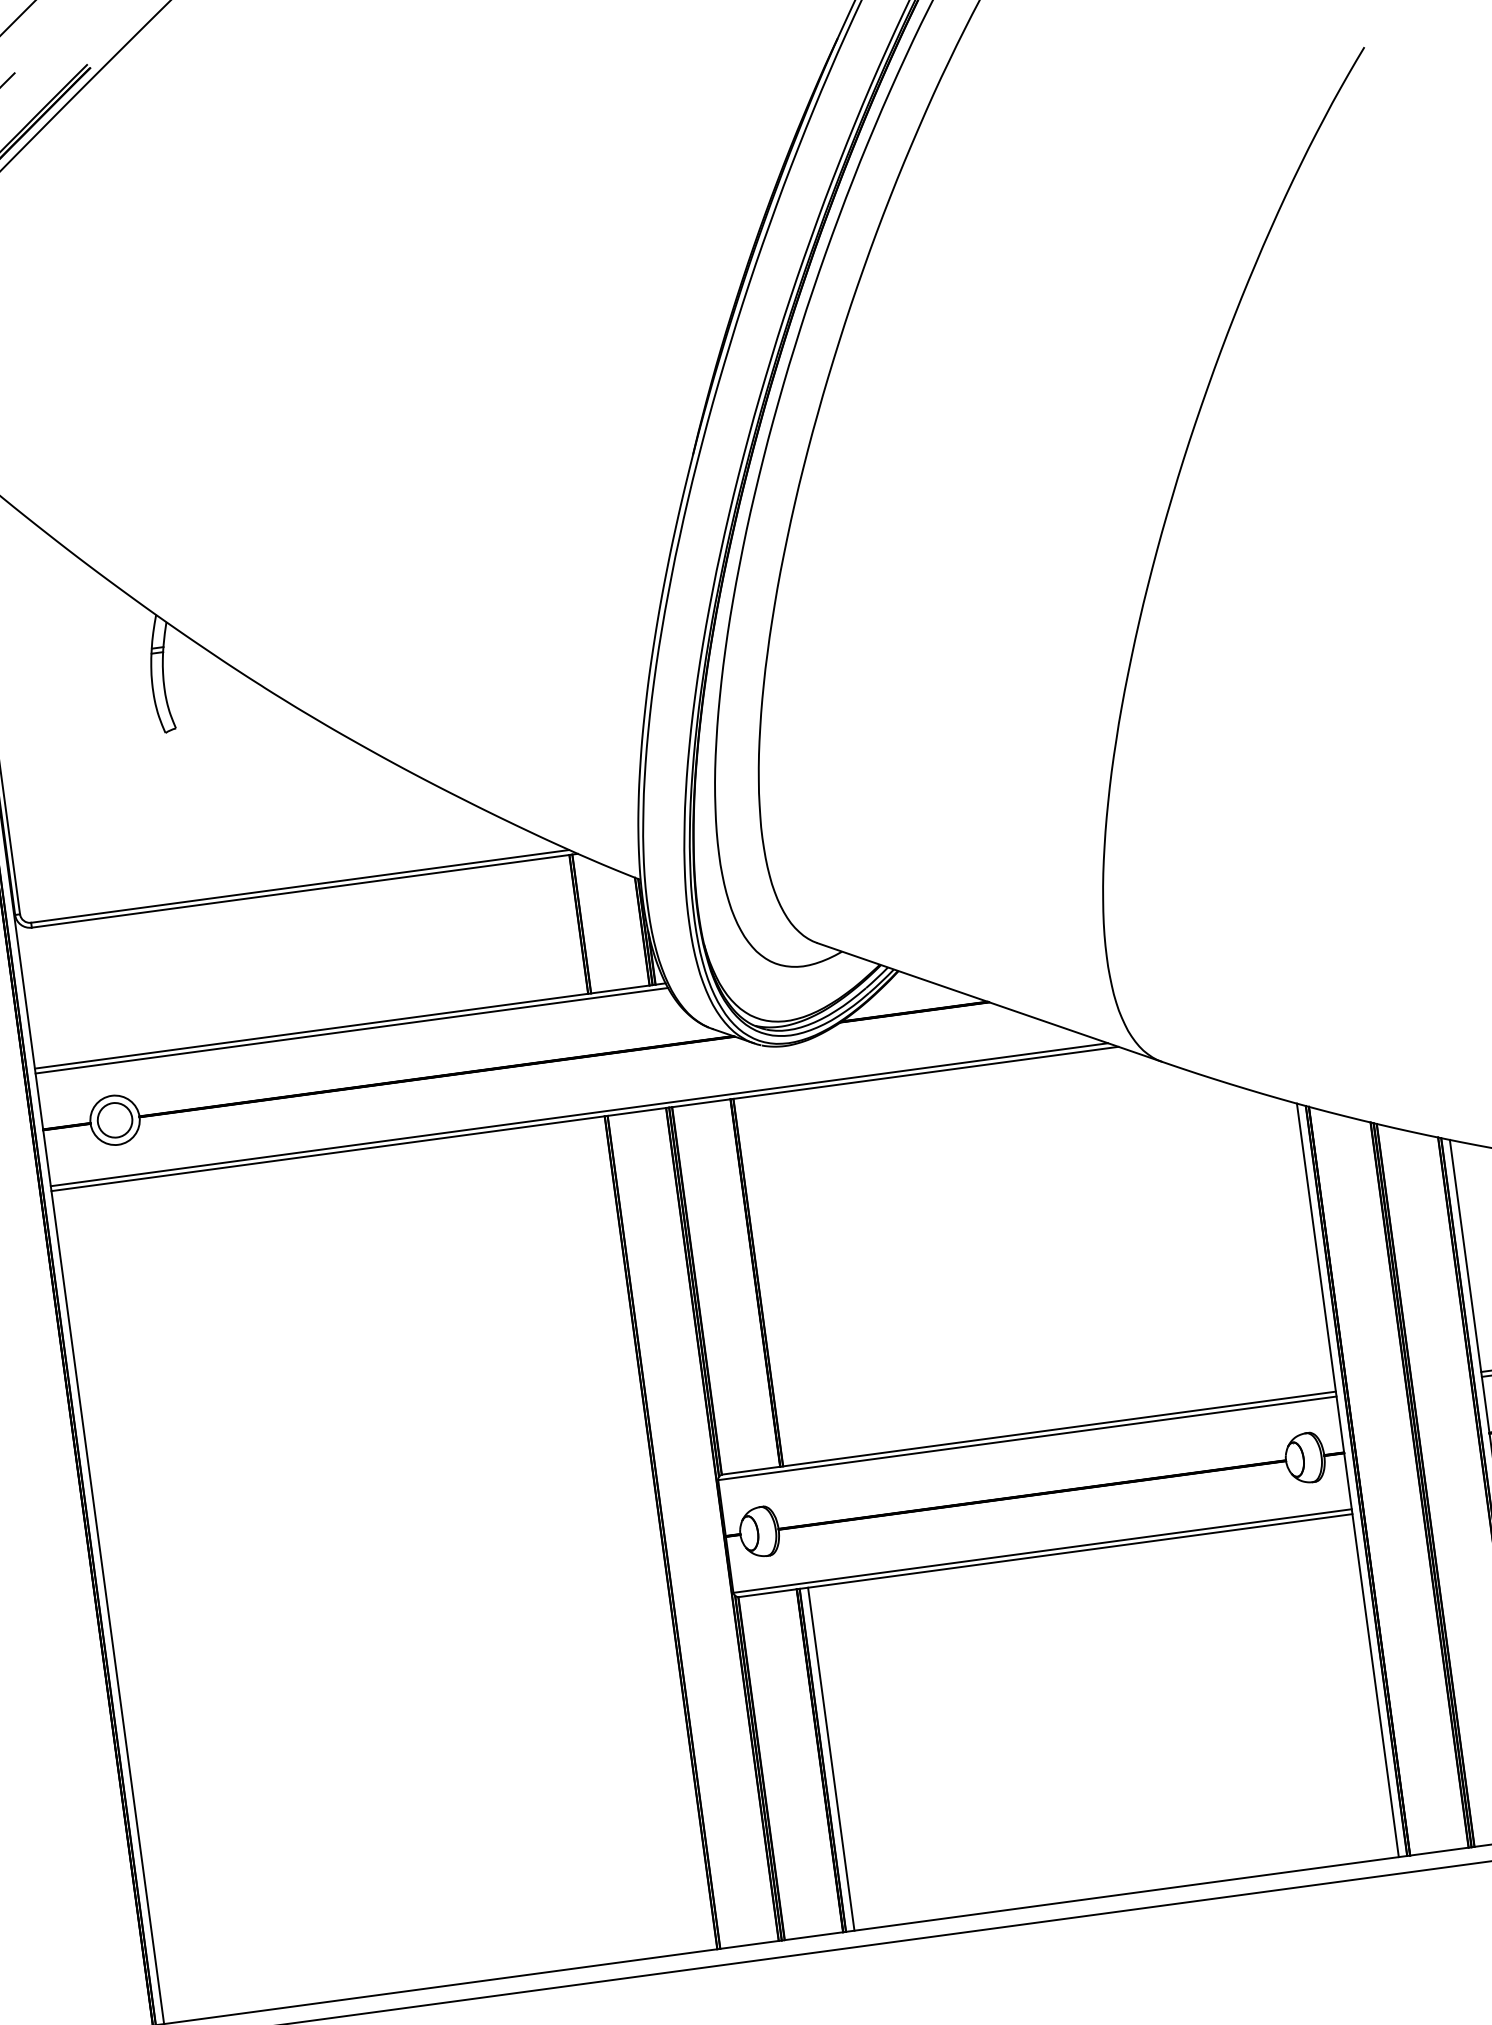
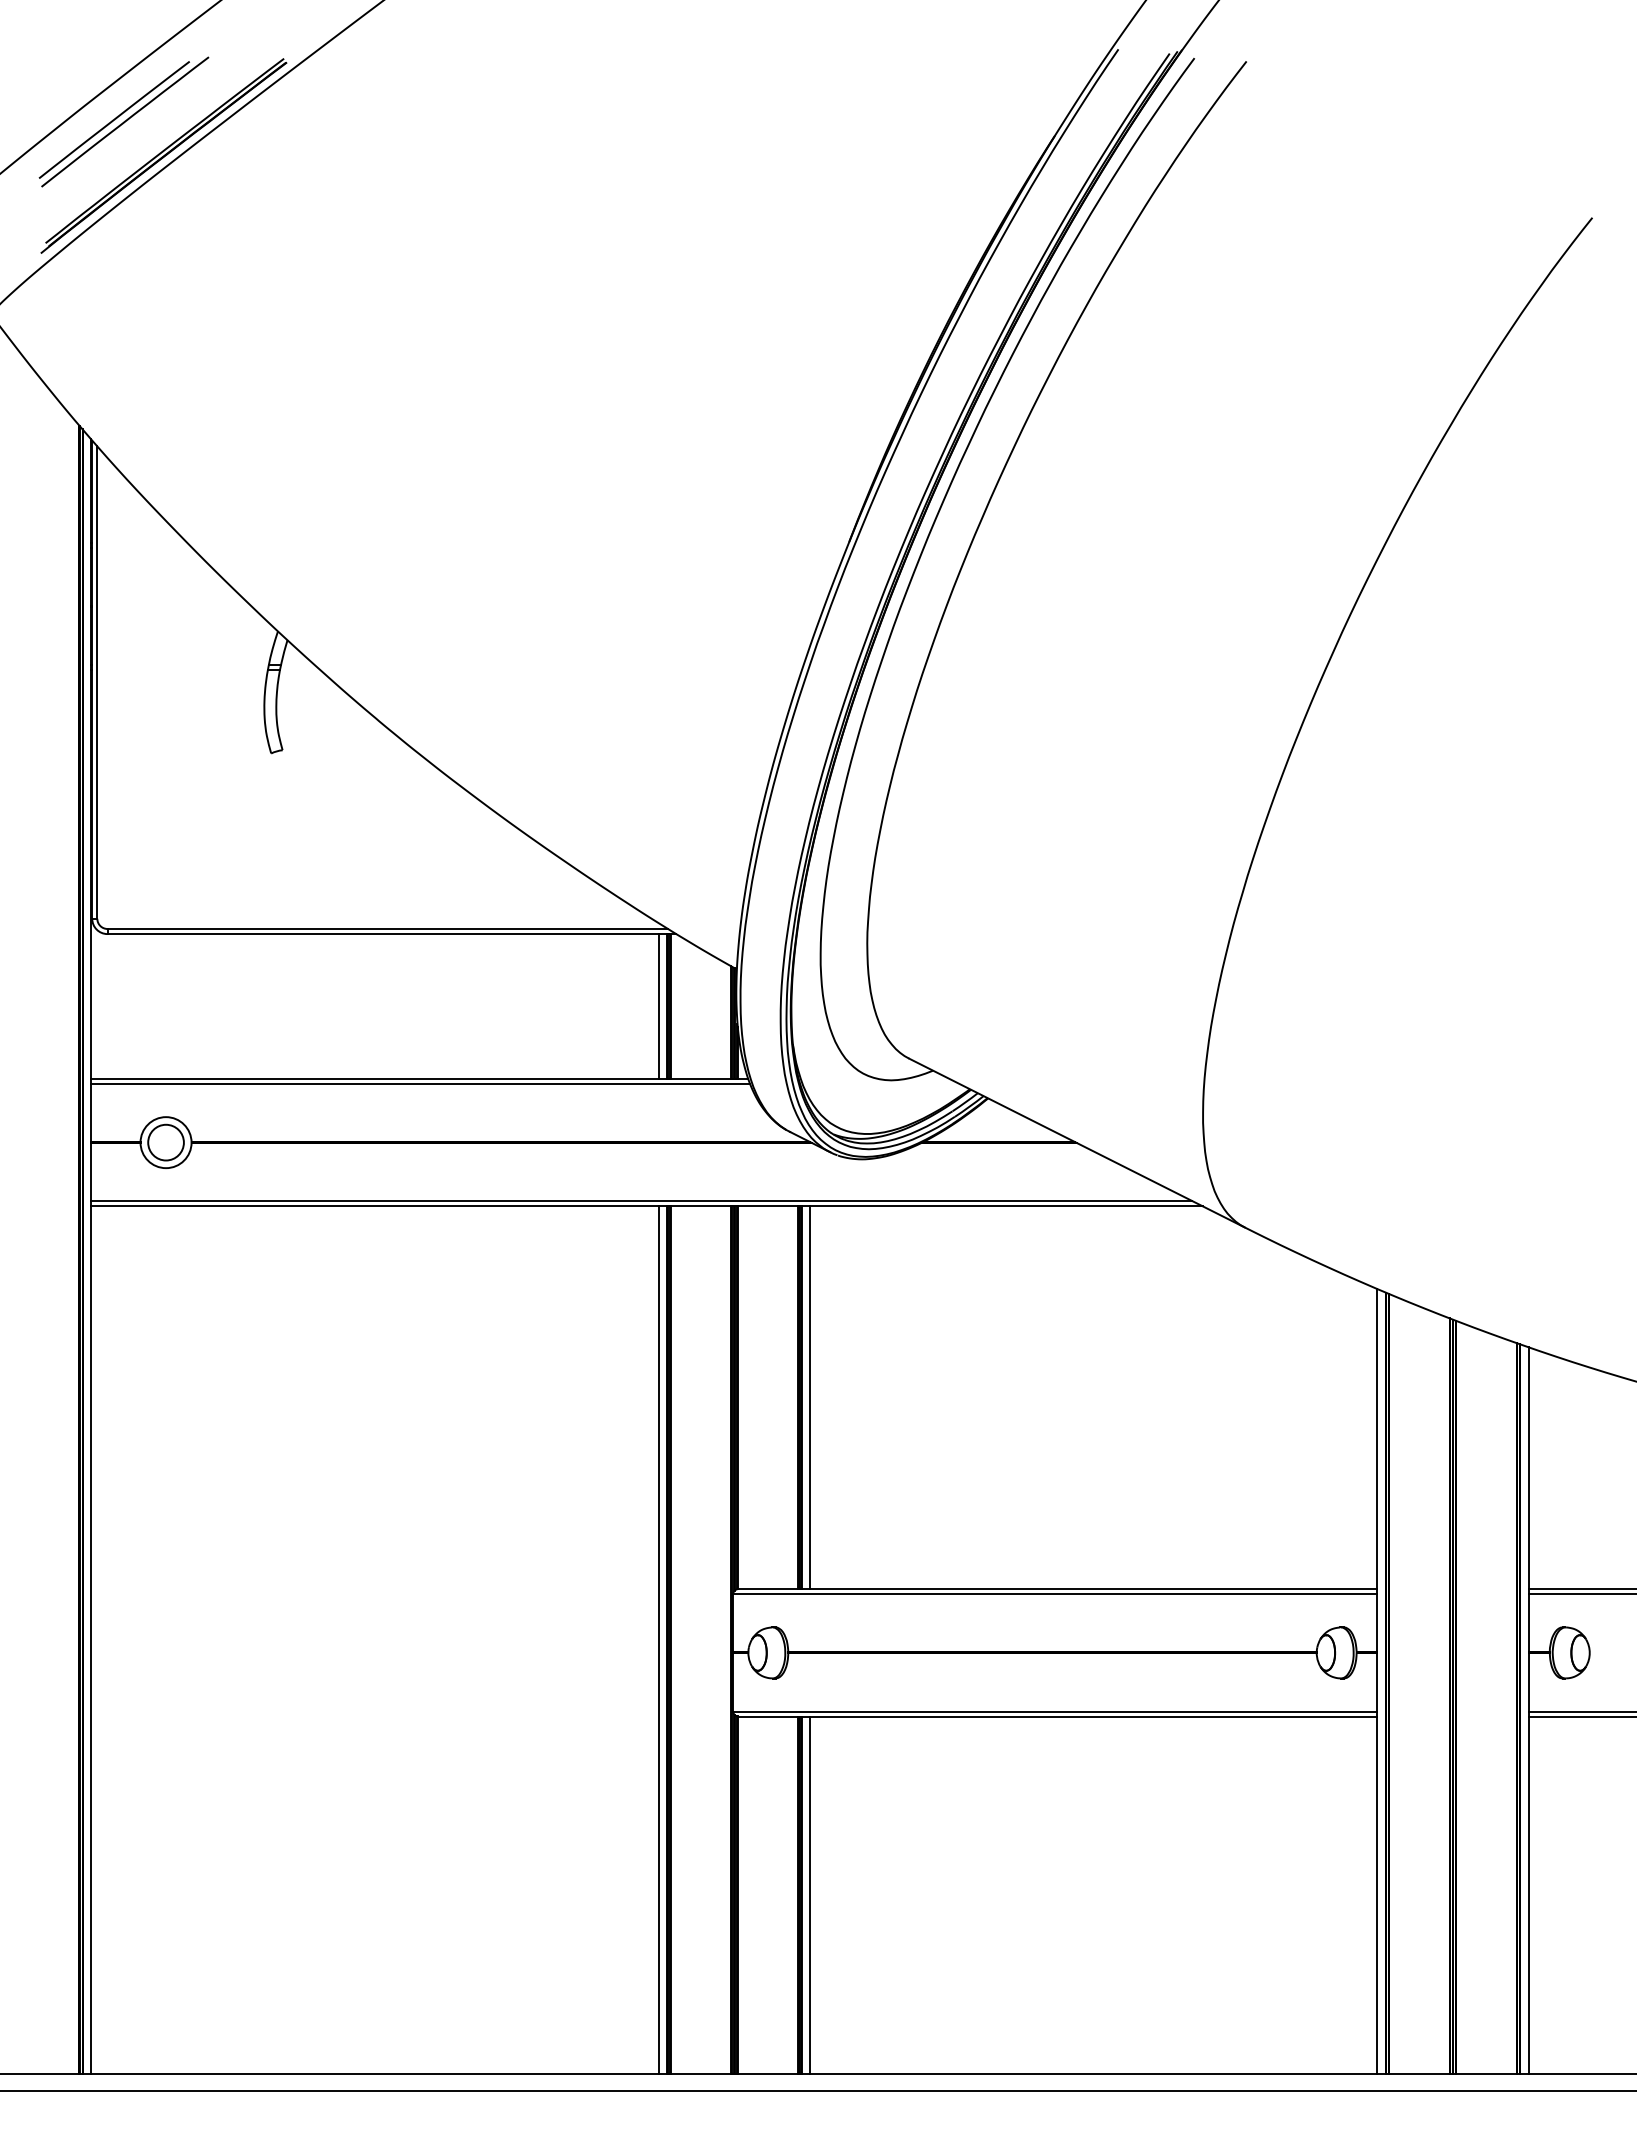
line: (570, 925) -> (658, 1006), added
line: (766, 1281) -> (810, 1397), added
line: (652, 1533) -> (658, 1639), added

